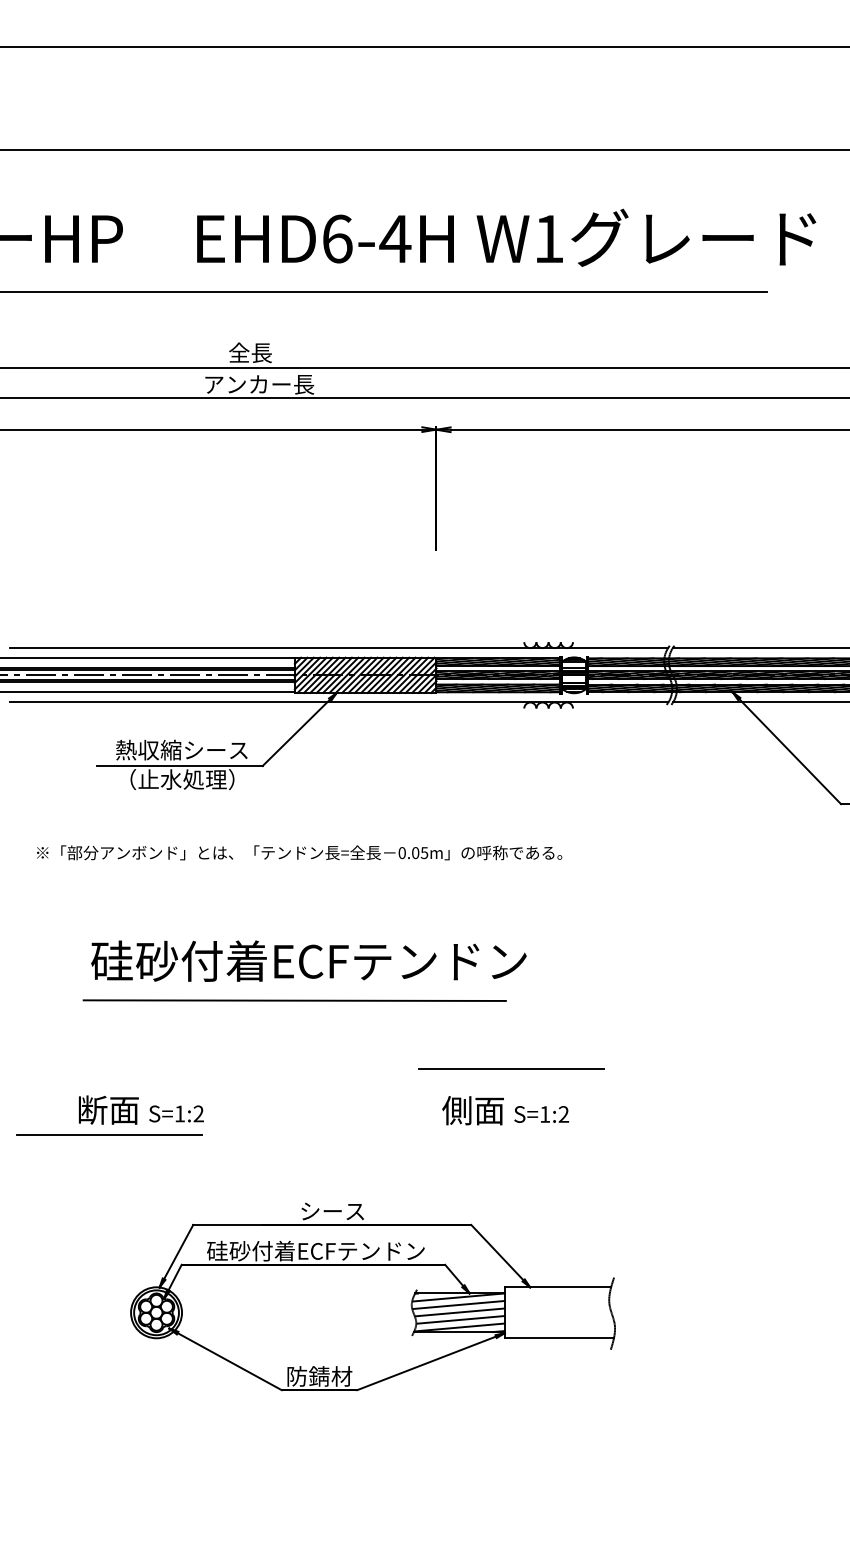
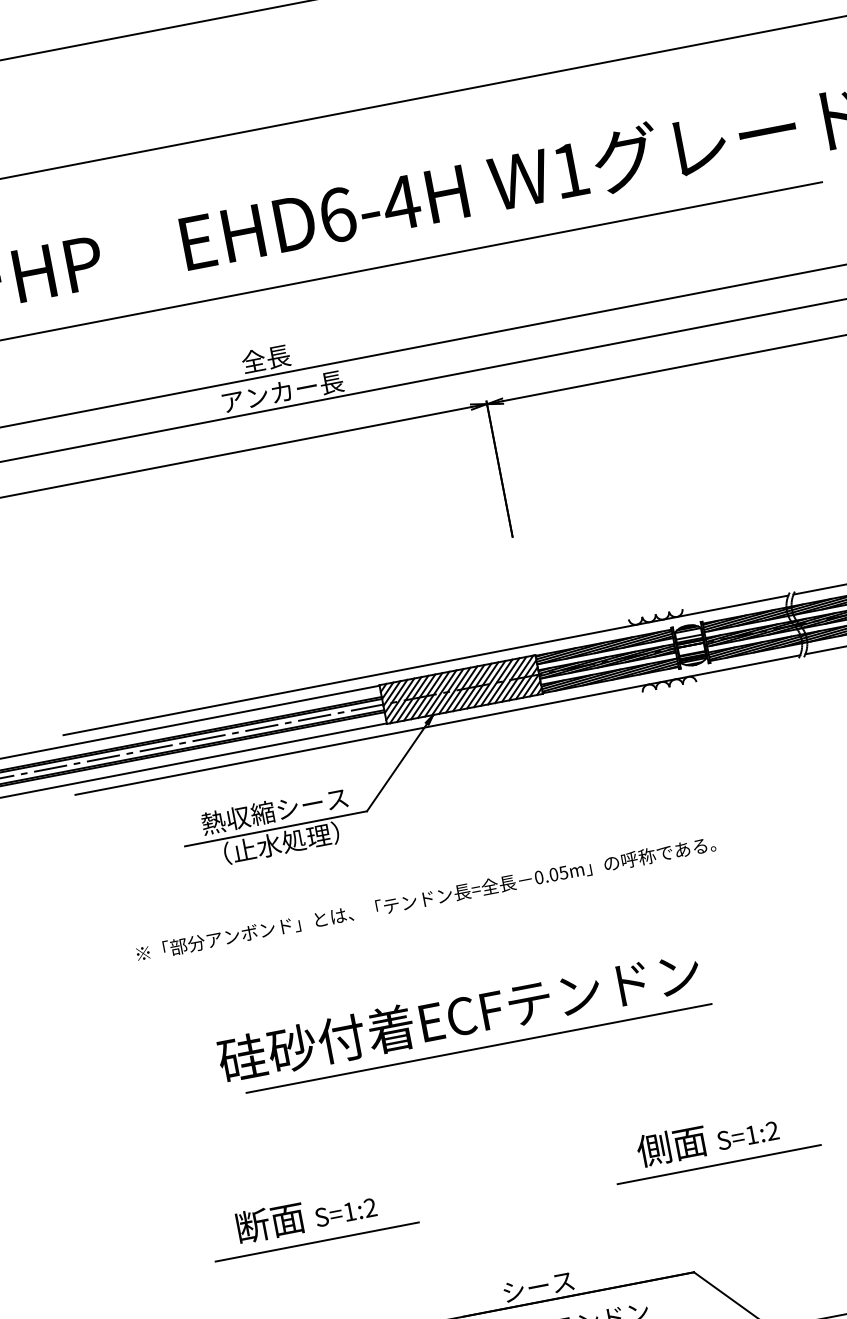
line: (294, 1000) -> (478, 1048), moved
line: (511, 1068) -> (719, 1164), moved
line: (109, 1134) -> (317, 1241), moved

